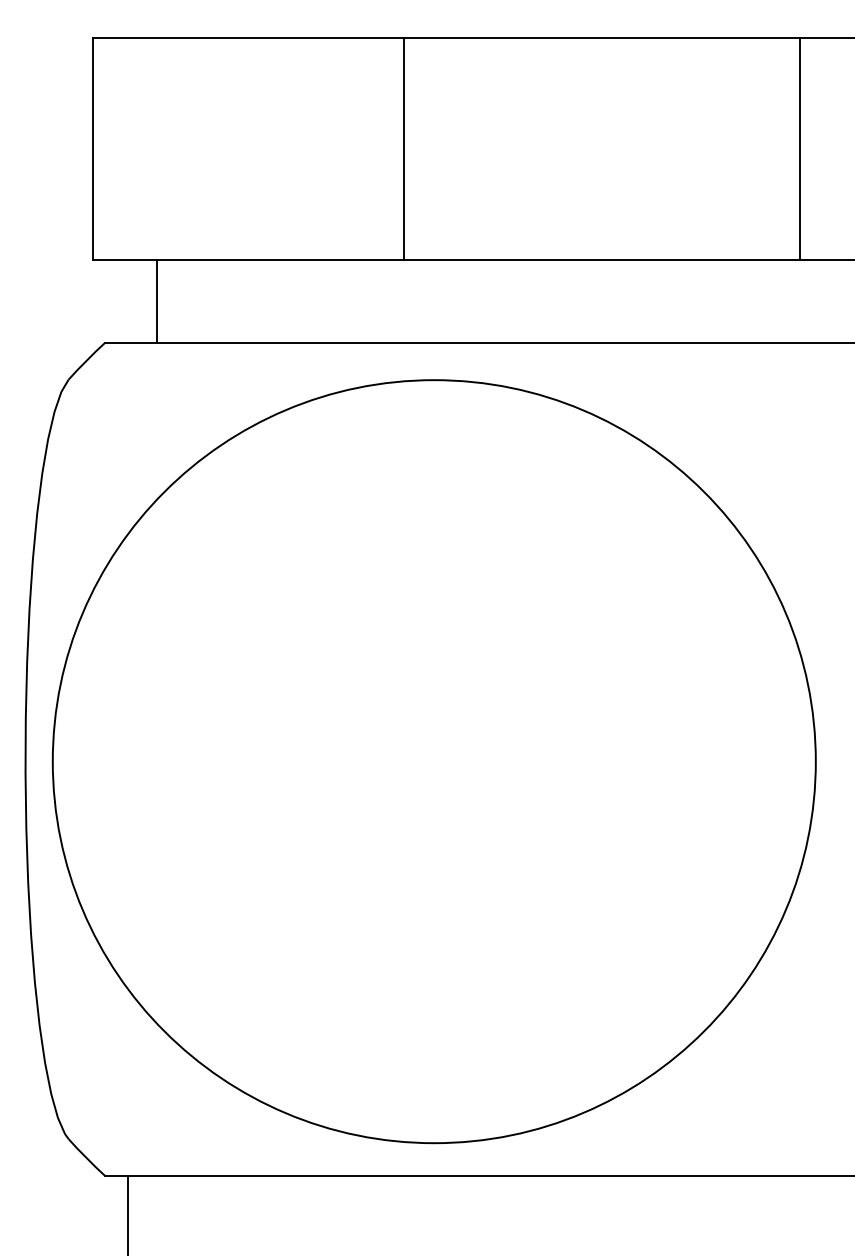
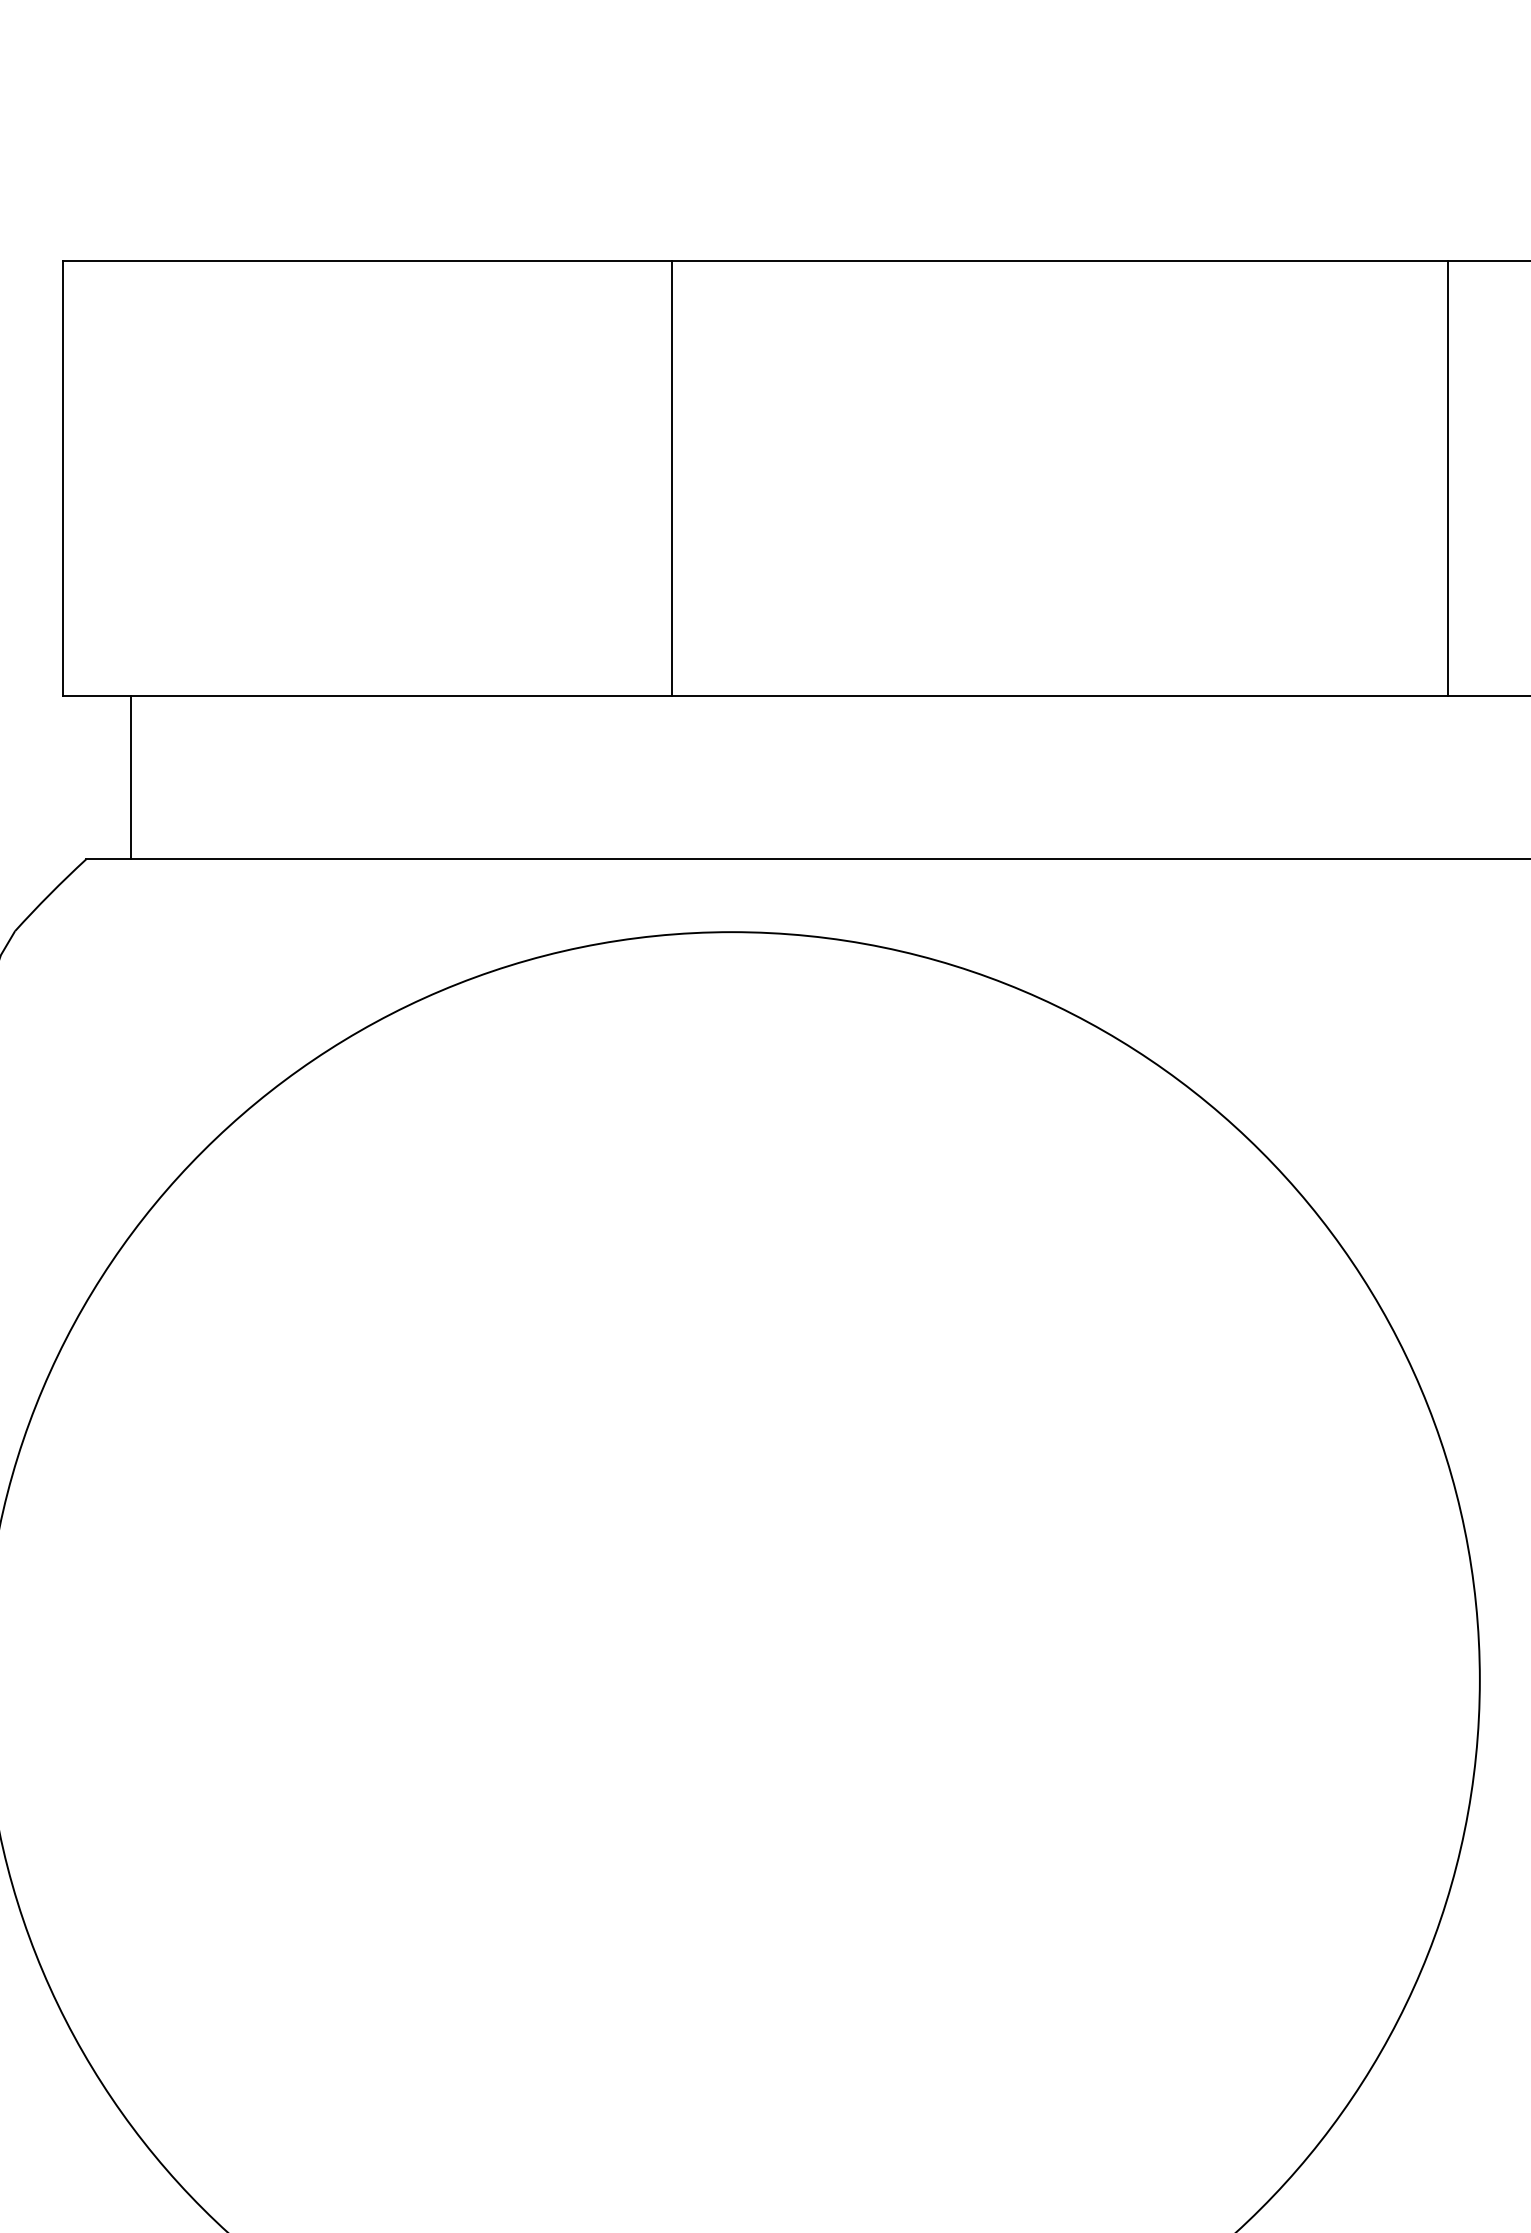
line: (156, 301) -> (130, 777), moved

